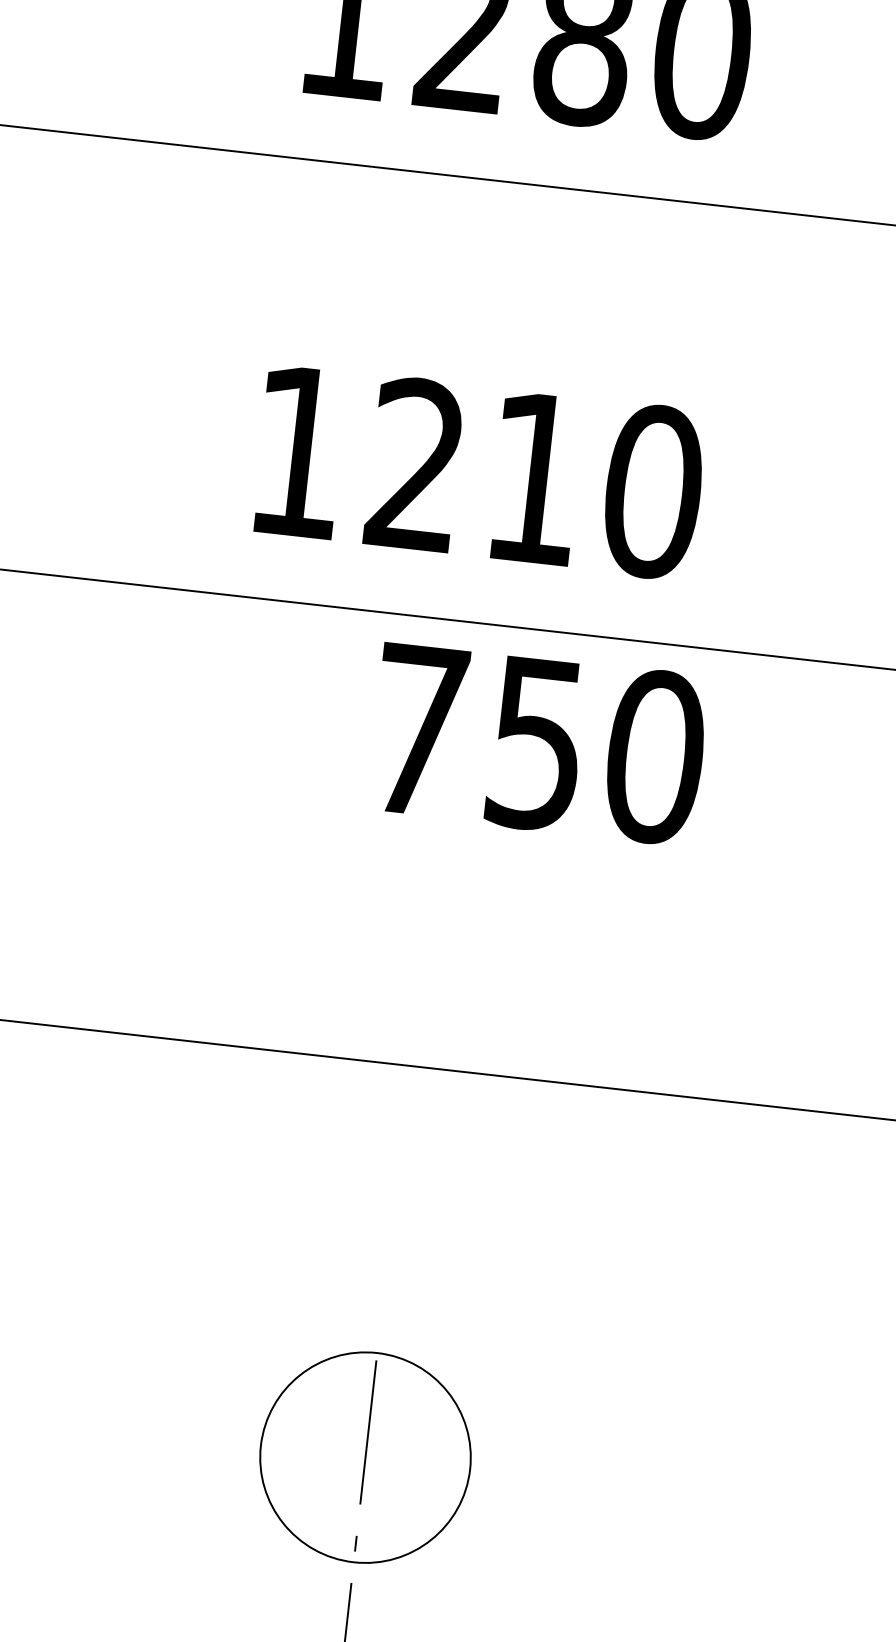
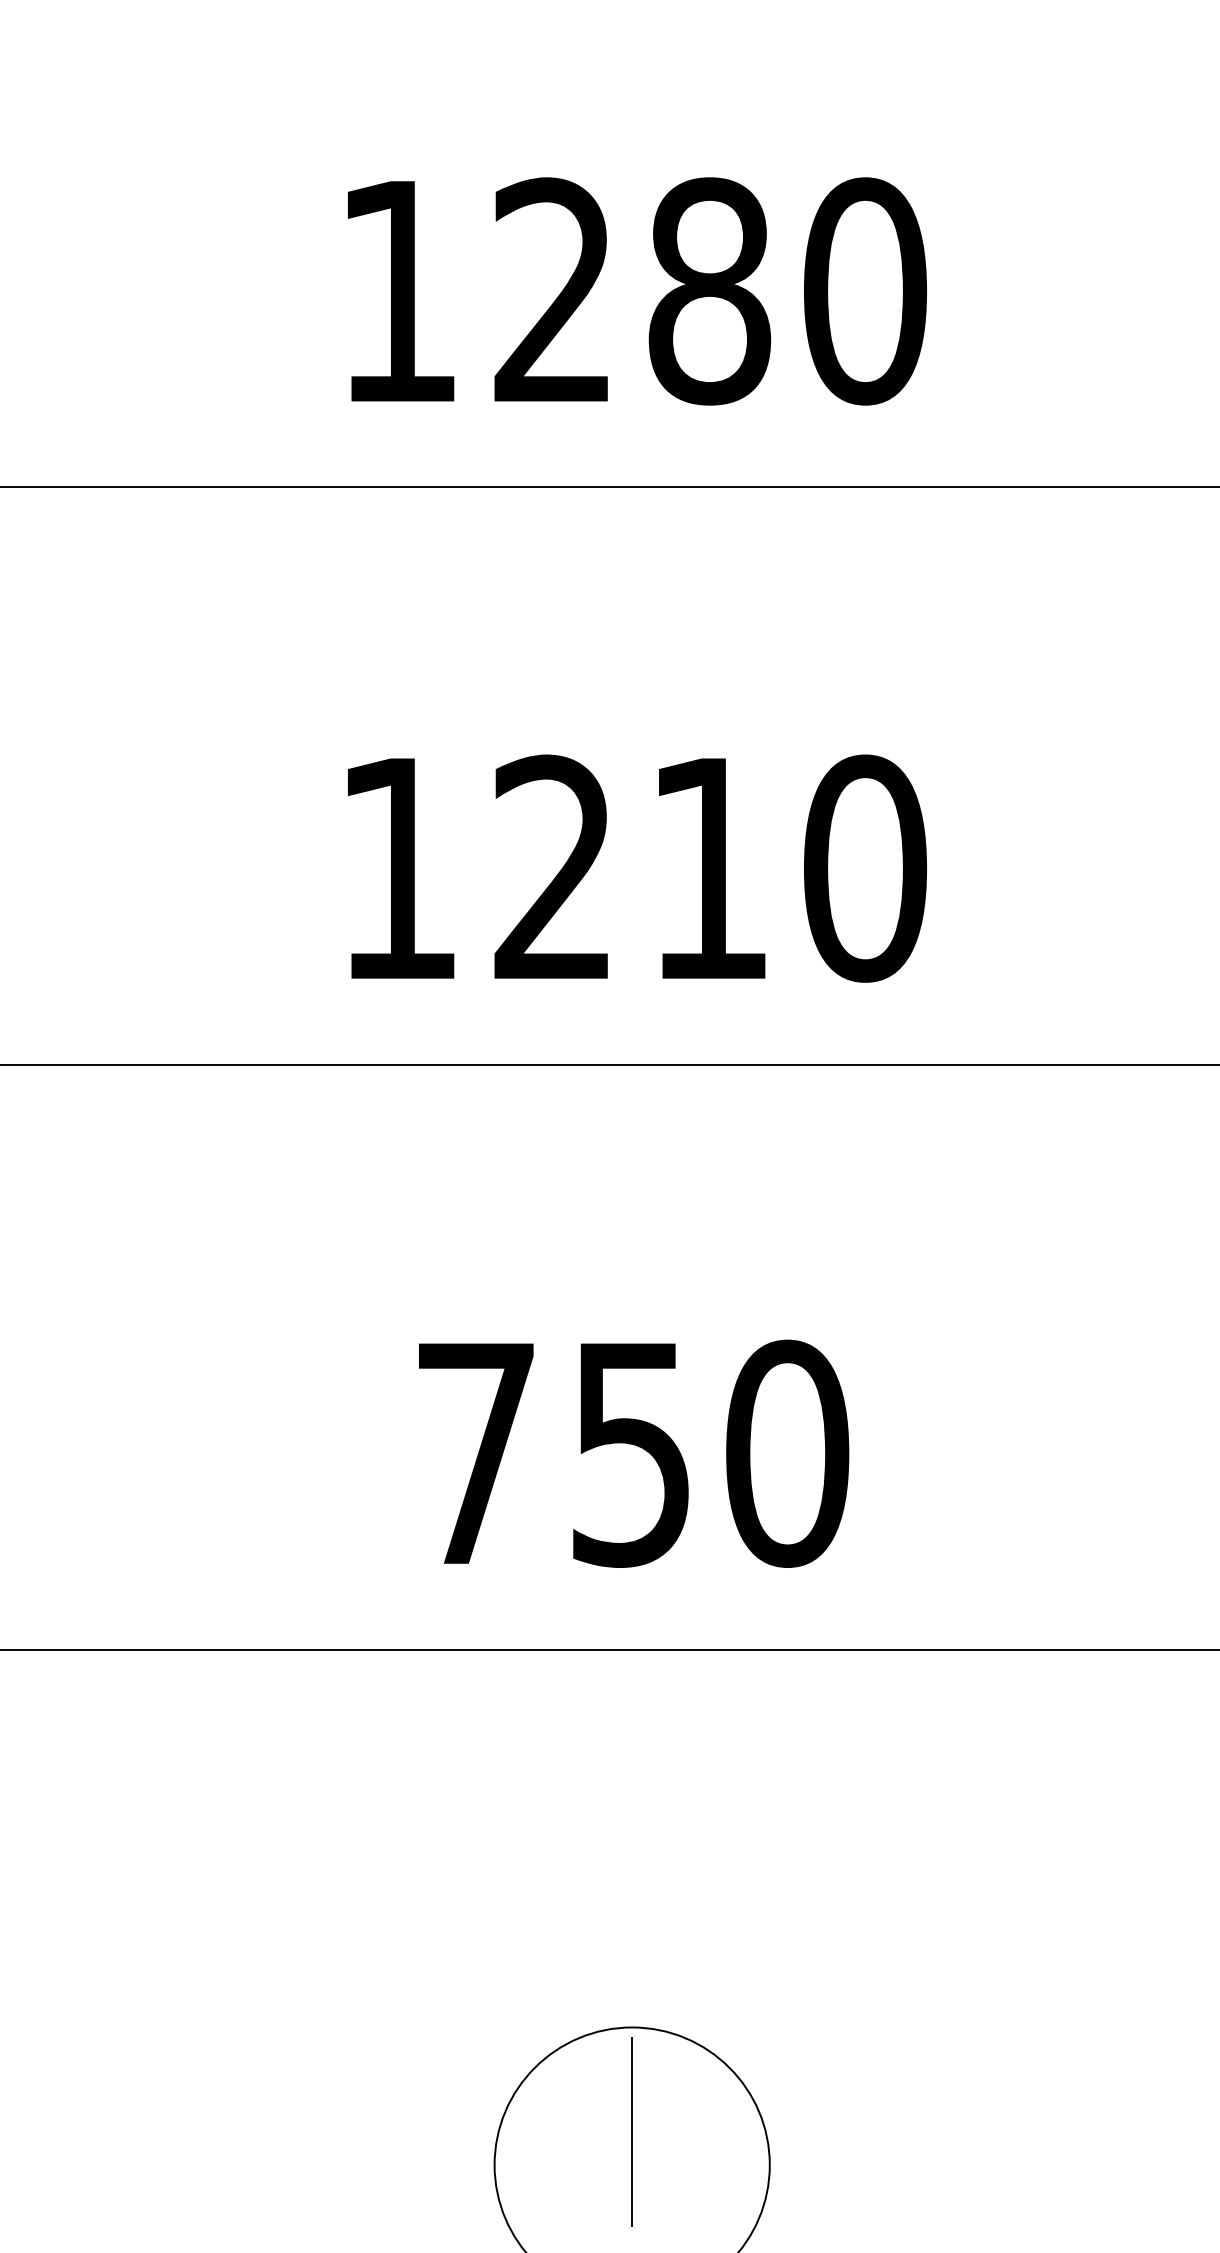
text: (538, 743) -> (634, 1453), moved

